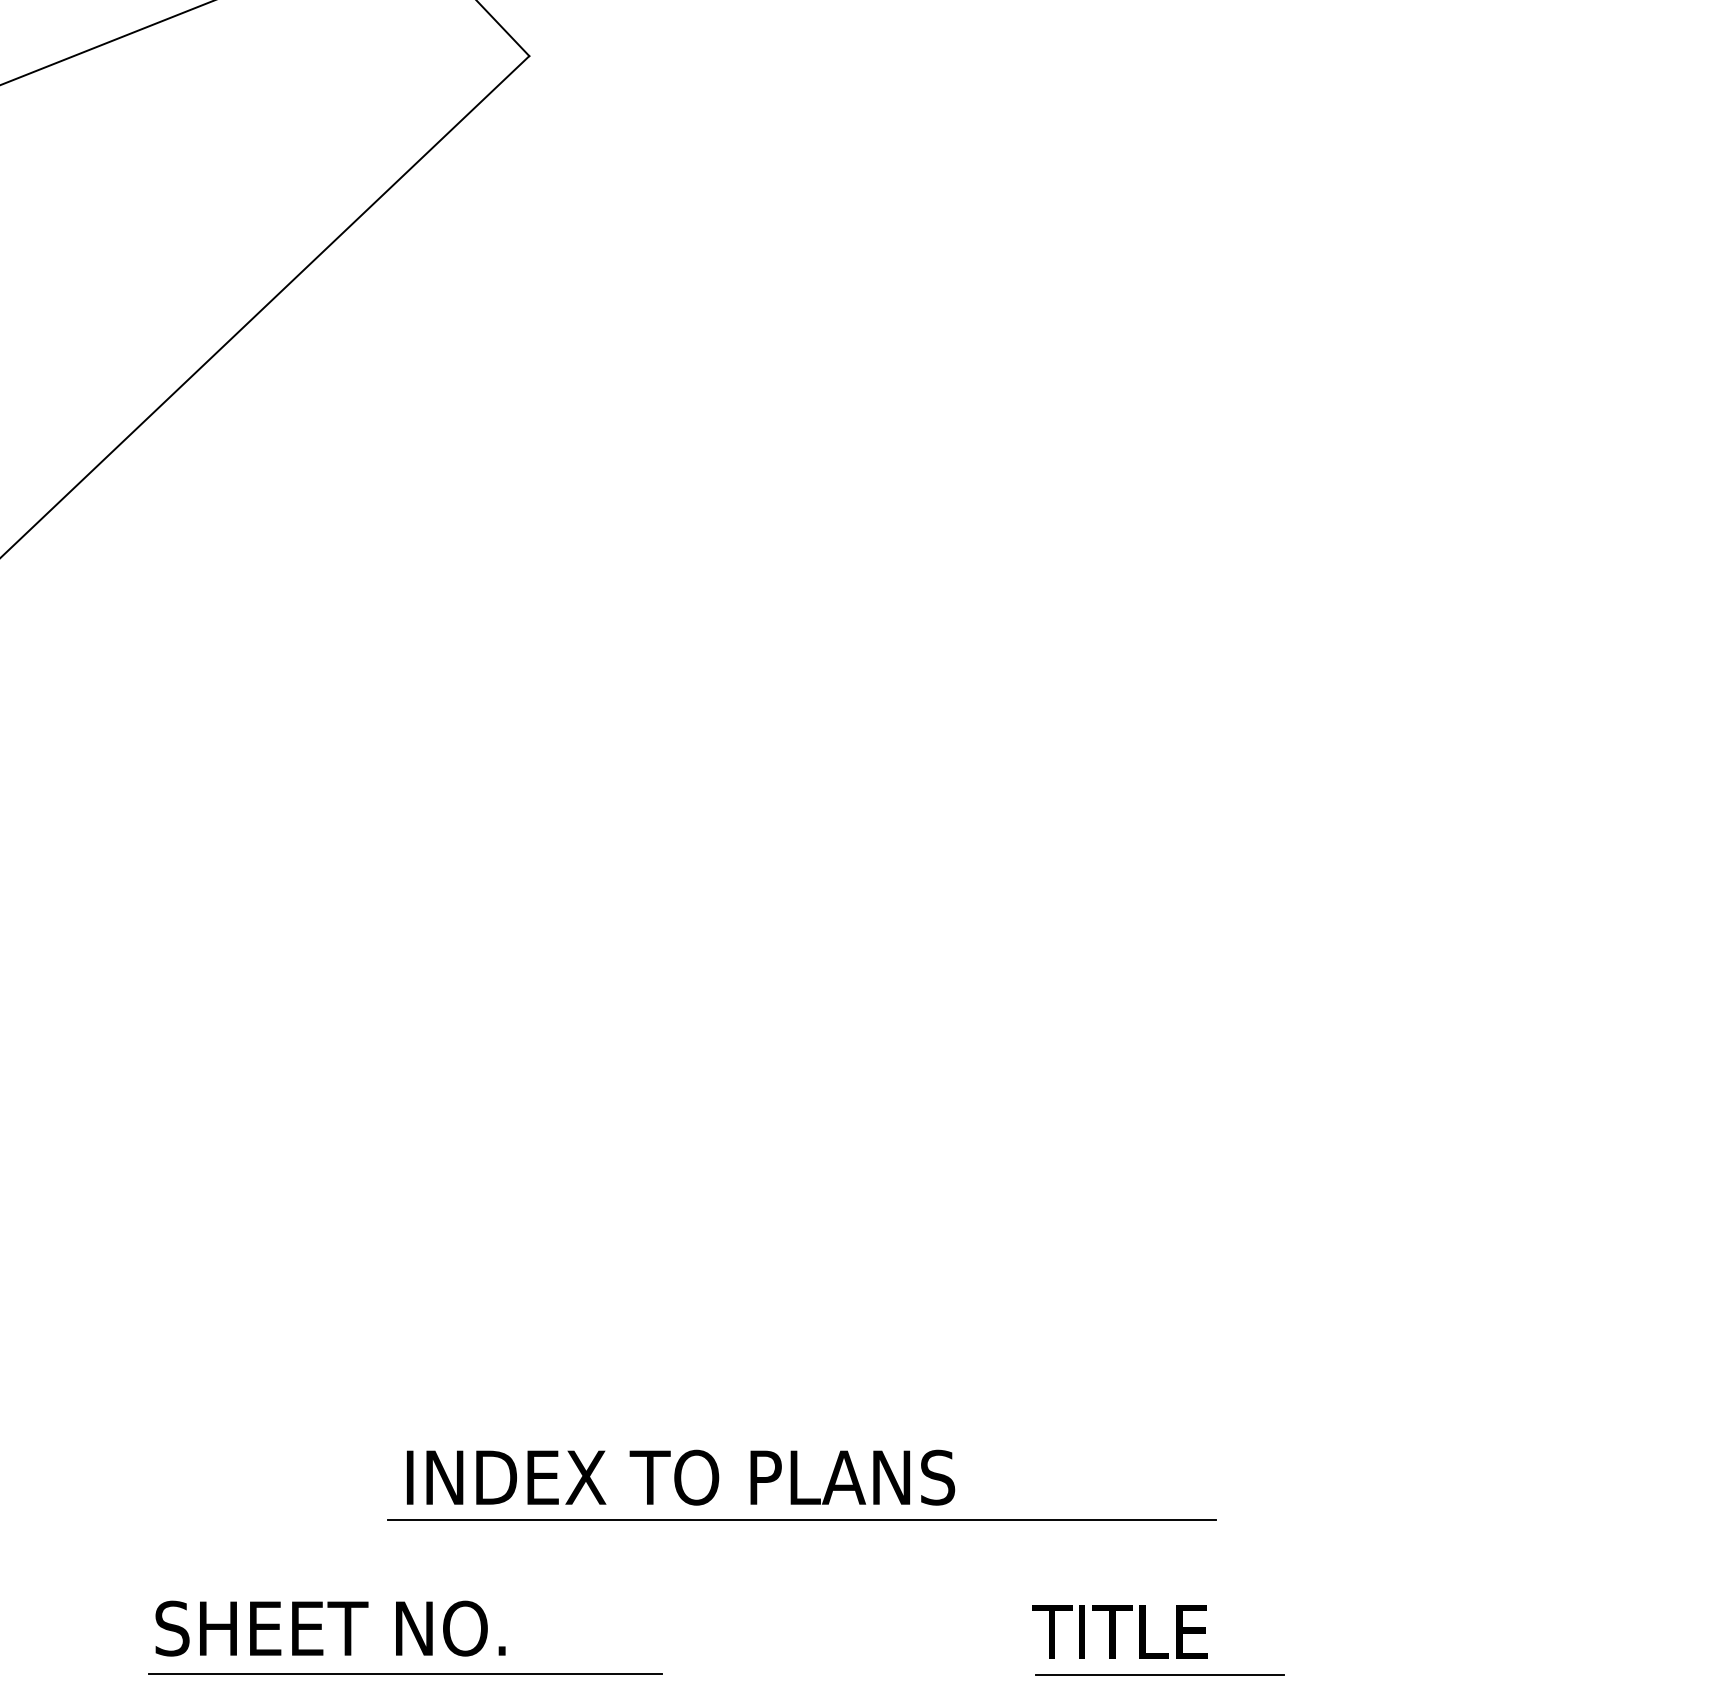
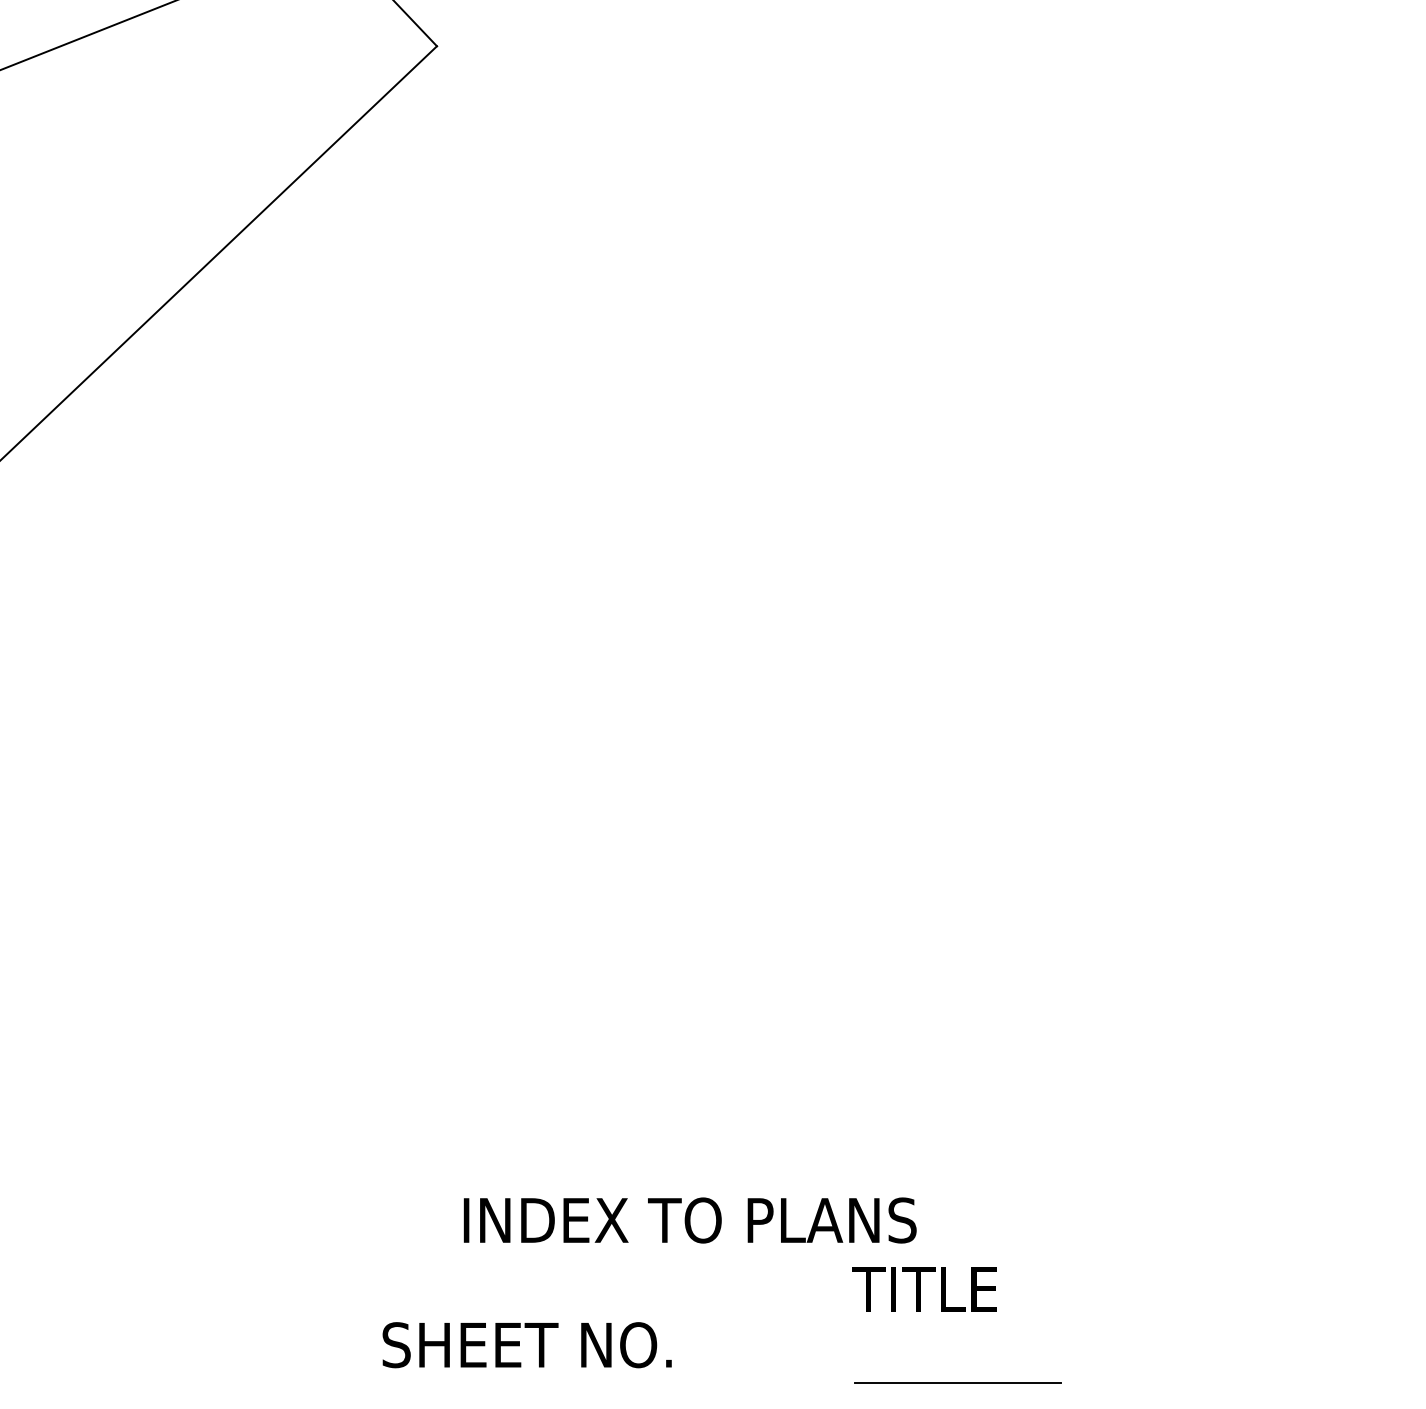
text: (681, 1477) -> (690, 1220), moved
line: (802, 1520) -> (662, 1255), removed
text: (330, 1628) -> (527, 1345), moved
text: (1119, 1631) -> (924, 1288), moved
line: (405, 1674) -> (334, 1383), removed

